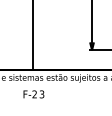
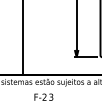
text: (33, 93) -> (43, 96), moved

